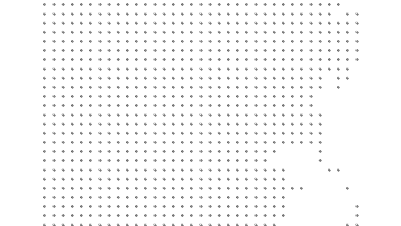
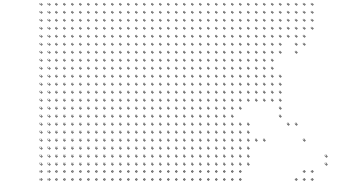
part: (356, 210) -> (325, 159), moved

